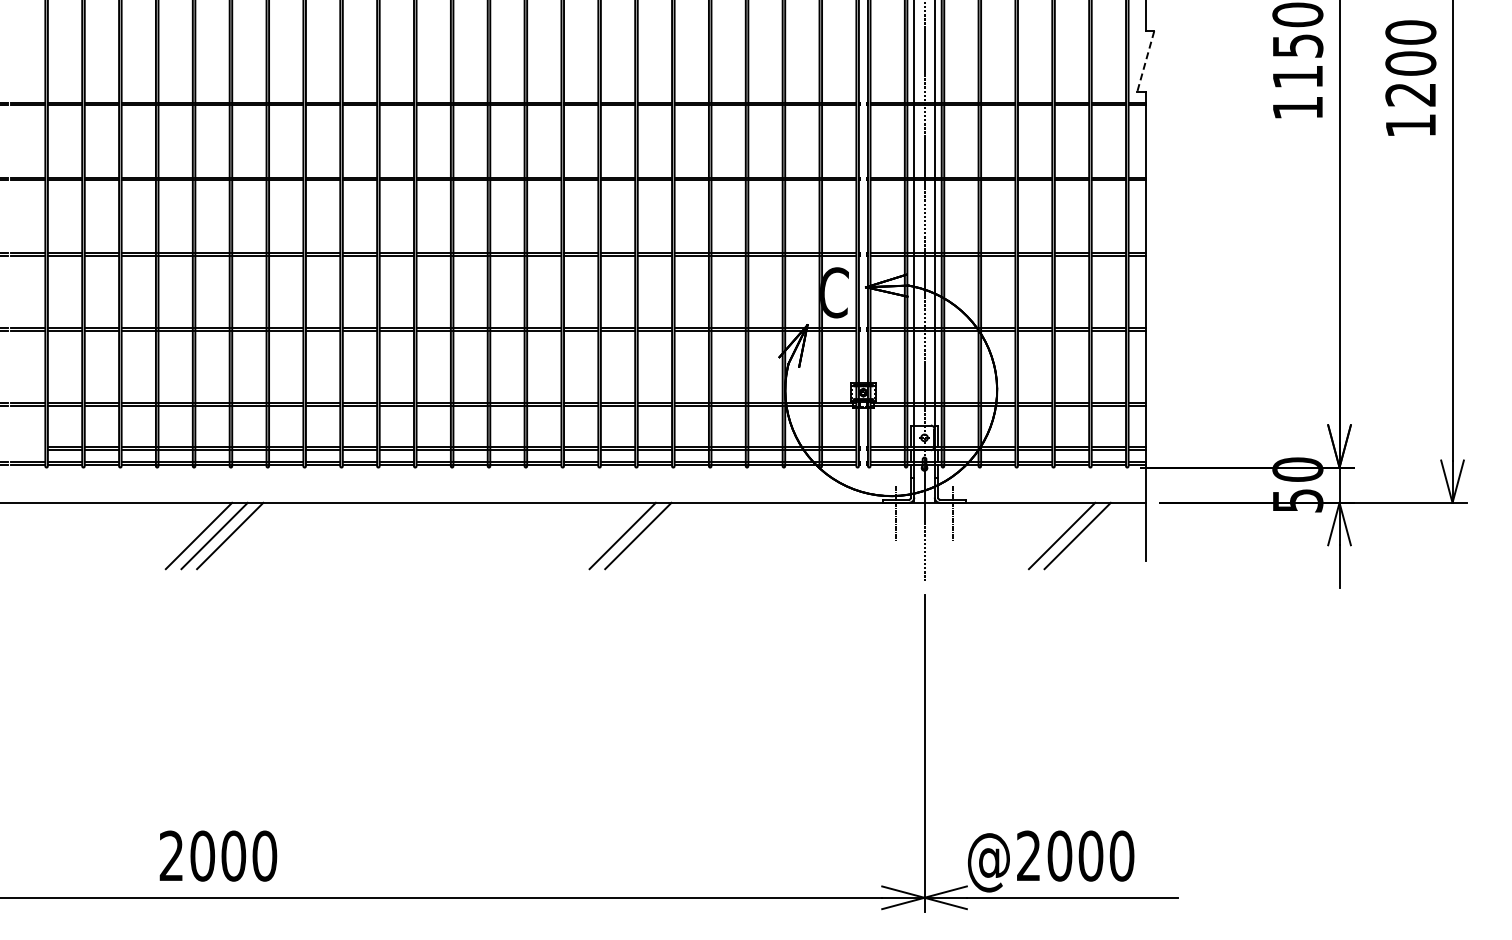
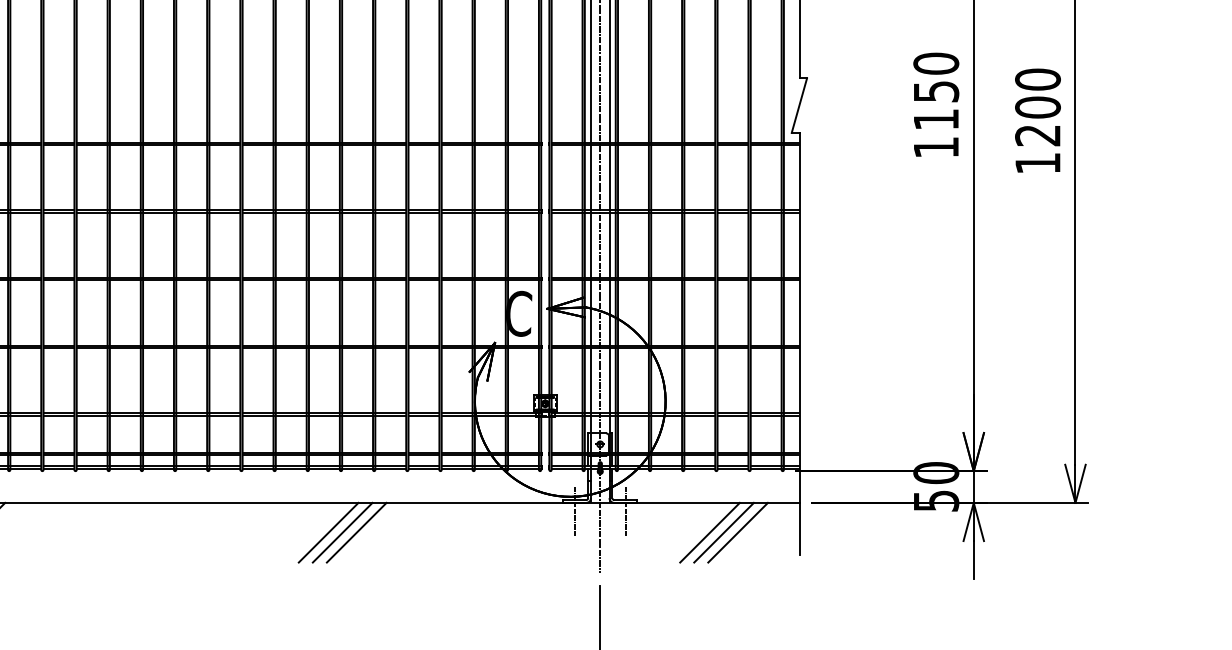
line: (1145, 61) -> (799, 105), dashed -> solid
line: (653, 535) -> (356, 532), added
line: (1046, 535) -> (710, 532), added

